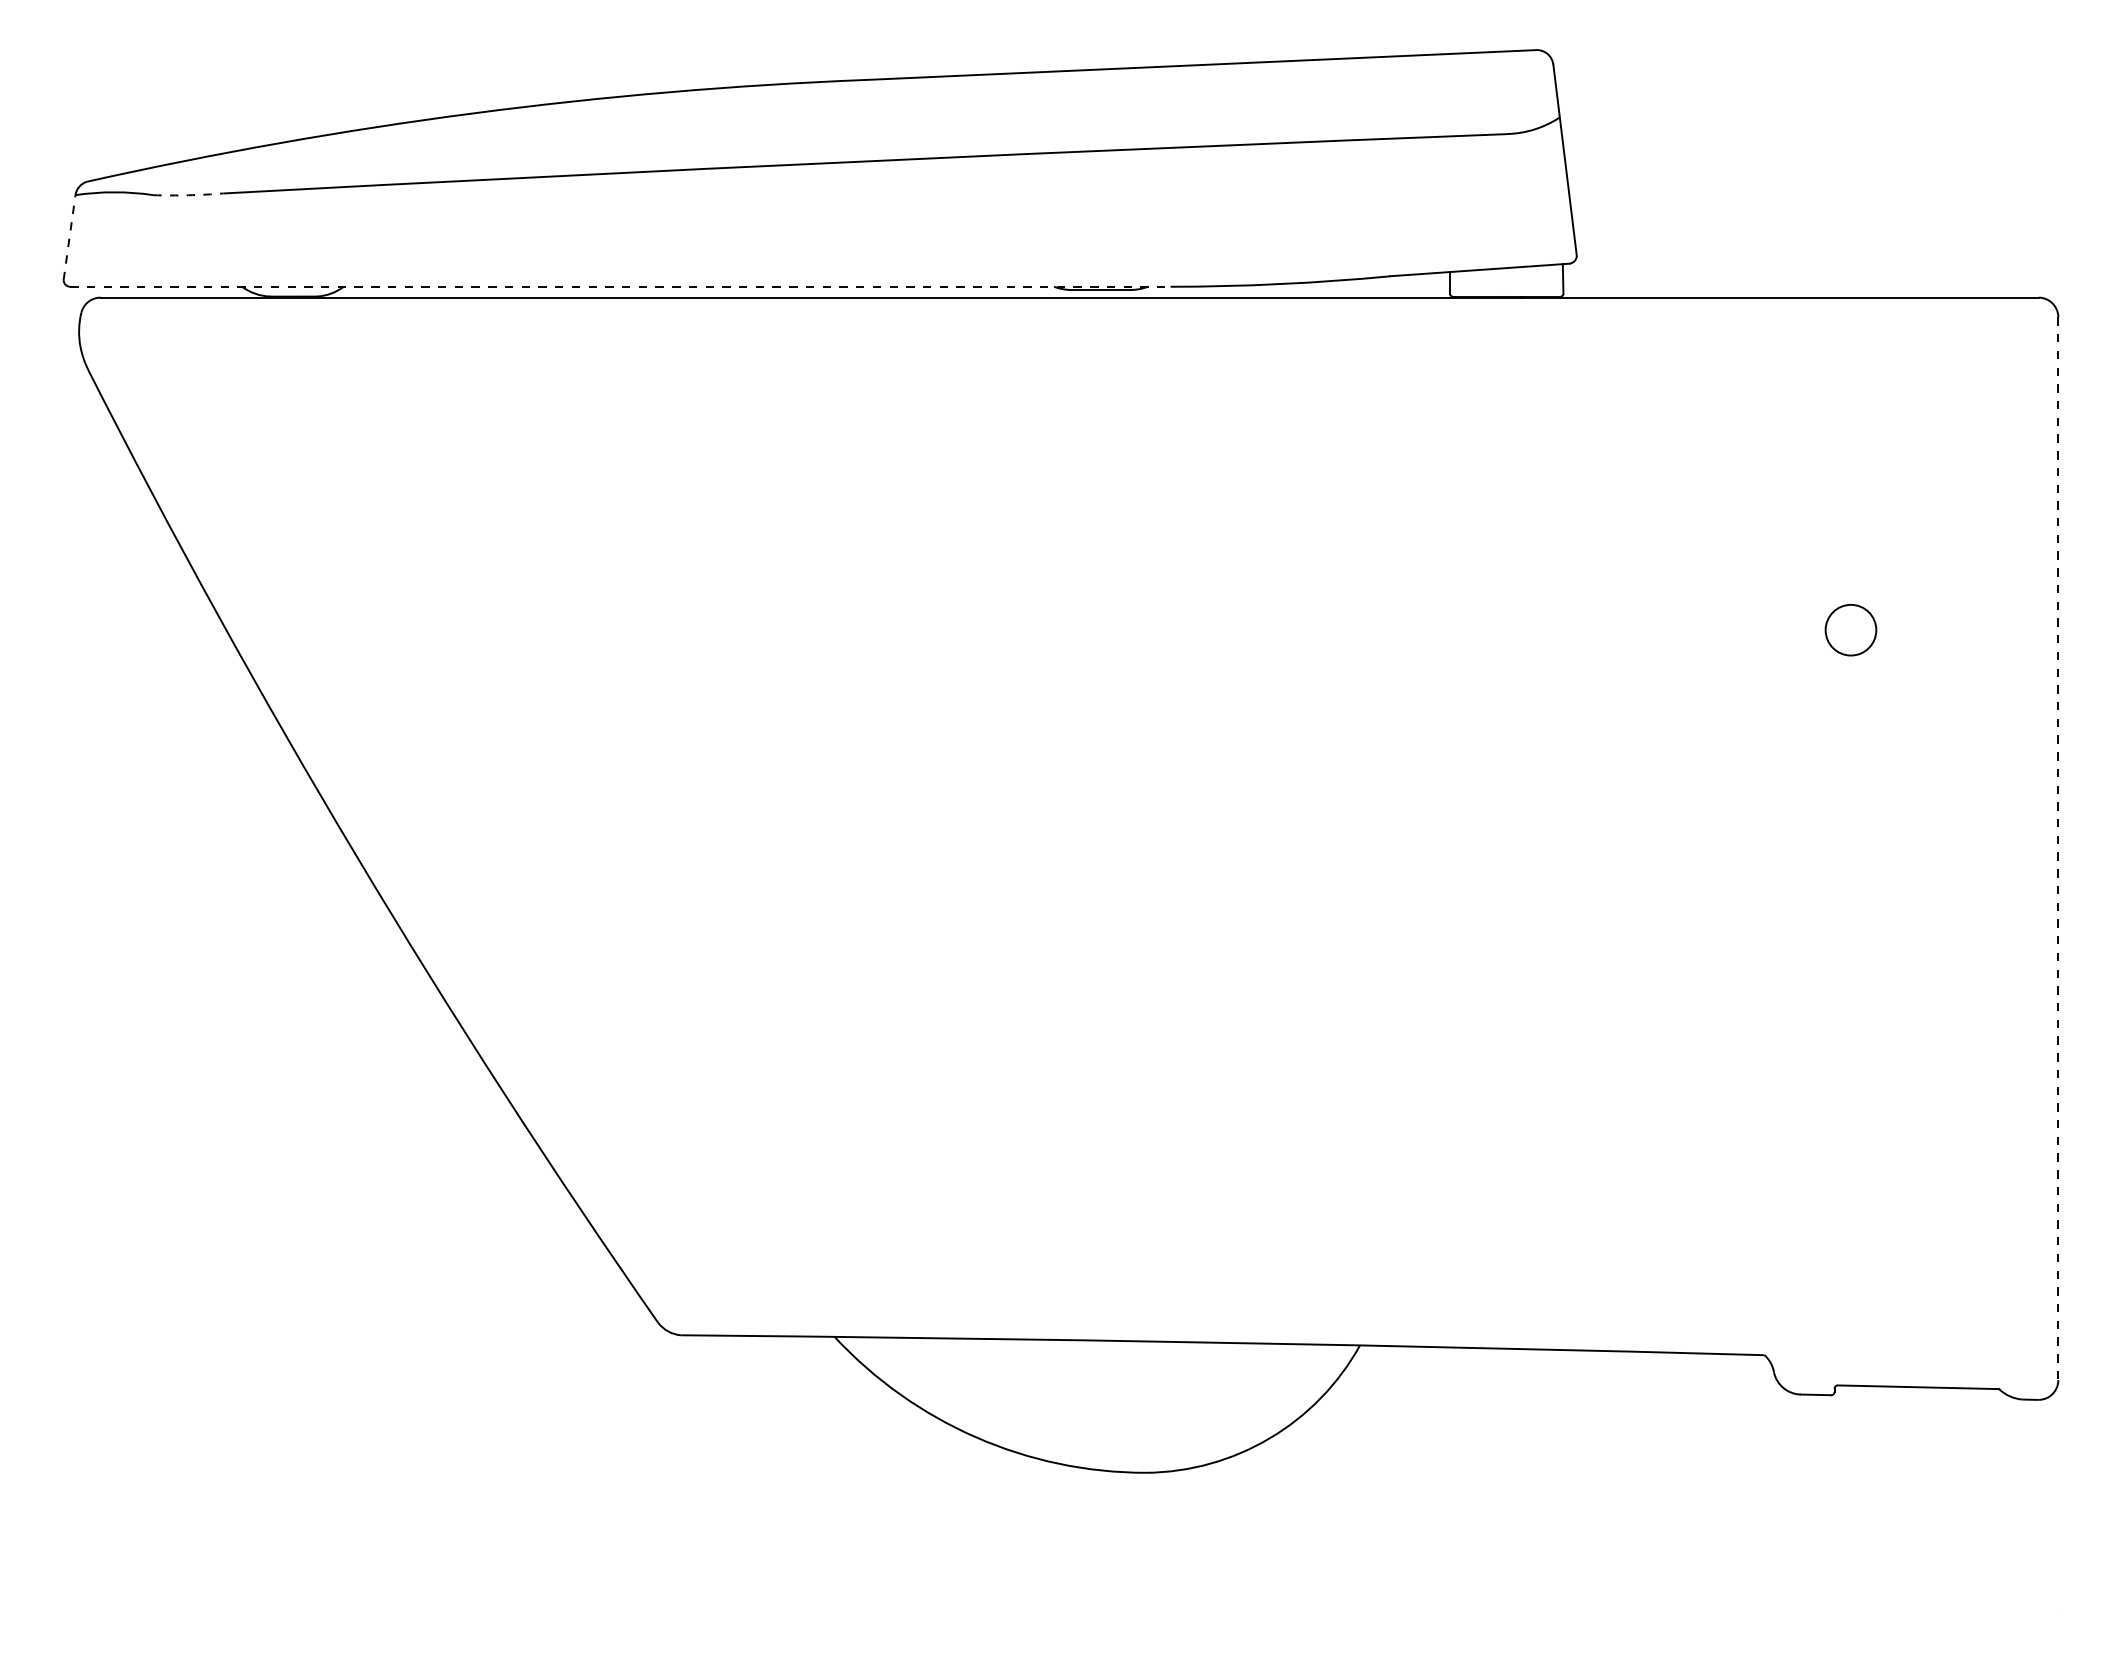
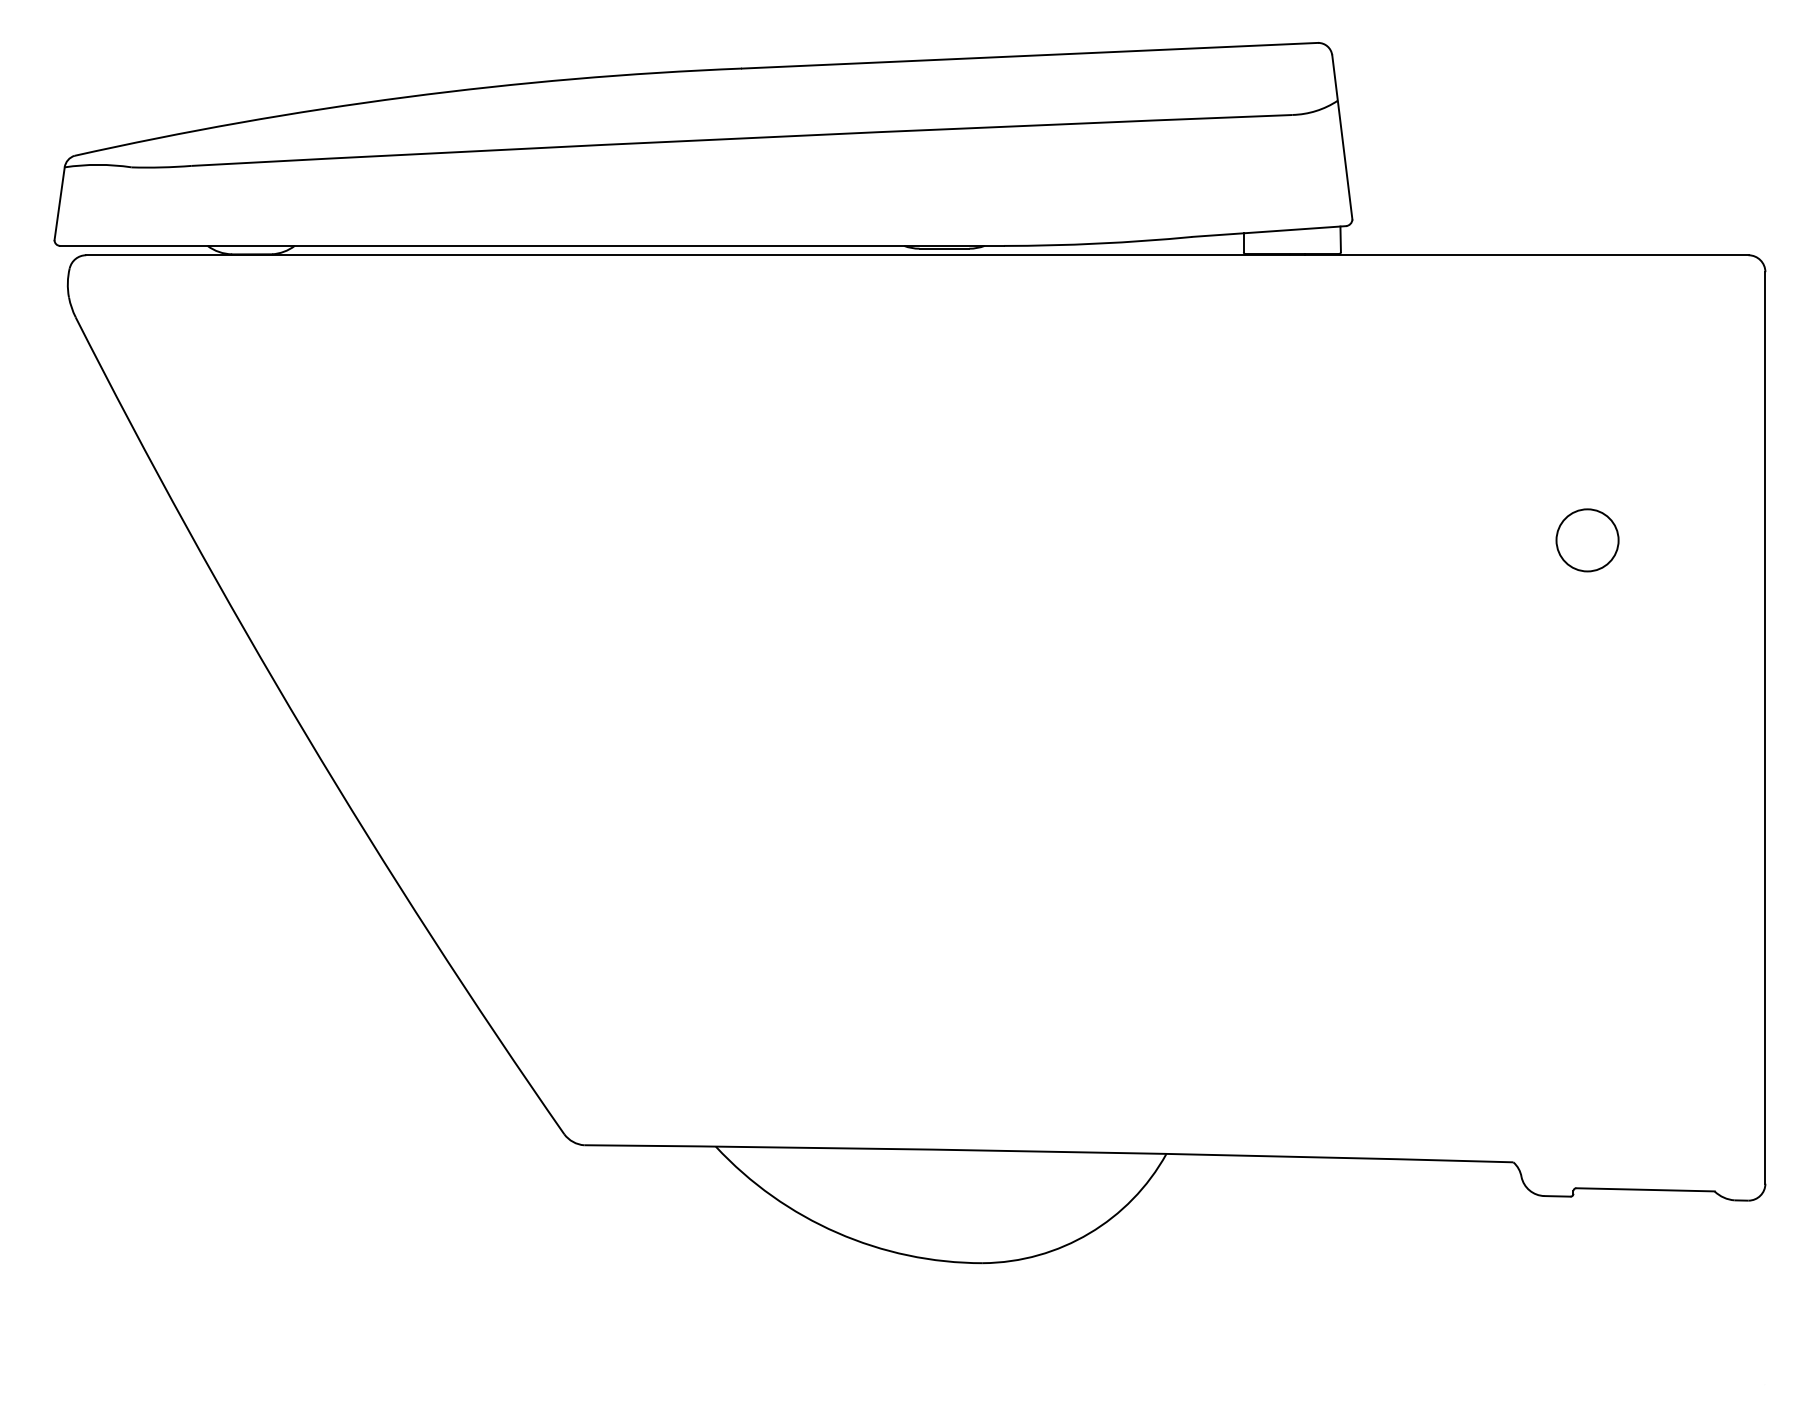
arc: (188, 195) -> (161, 167), dashed -> solid
line: (69, 237) -> (59, 203), dashed -> solid
line: (620, 286) -> (532, 245), dashed -> solid
circle: (1850, 630) -> (1587, 540), size x1.43
line: (2058, 849) -> (1765, 728), dashed -> solid

